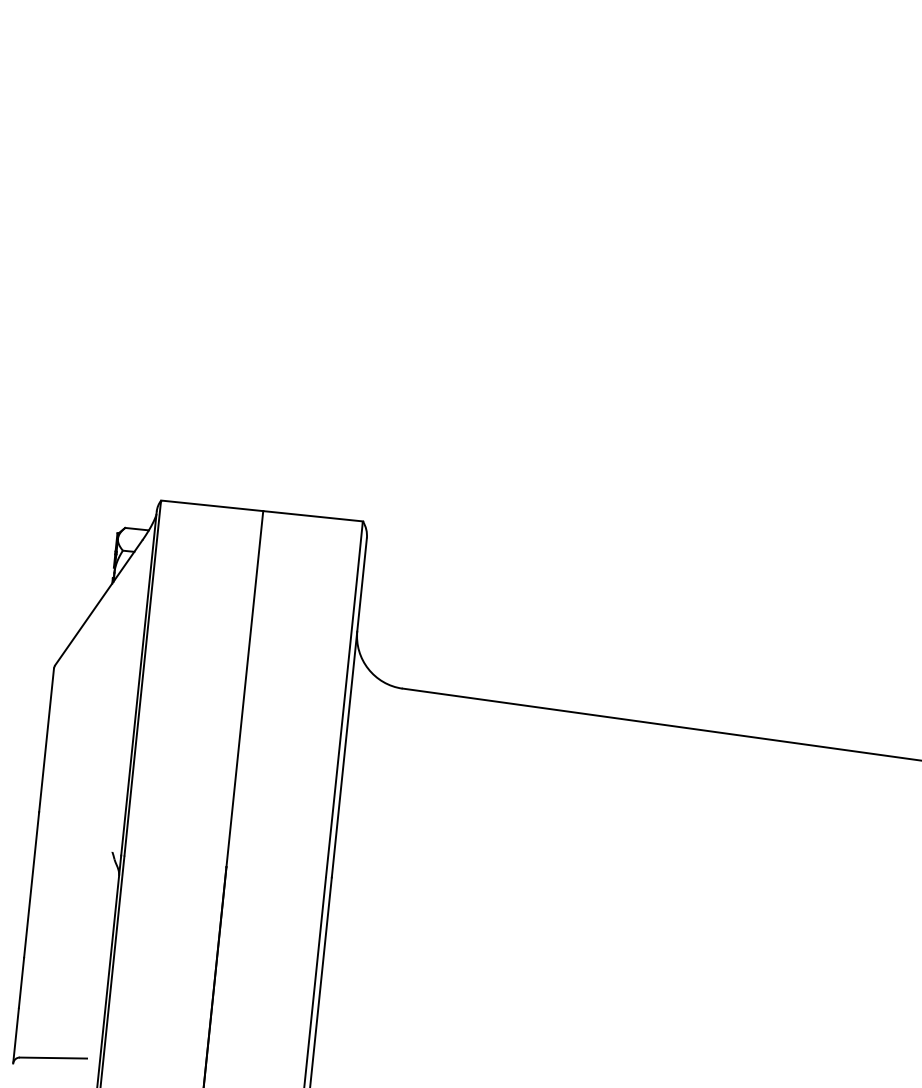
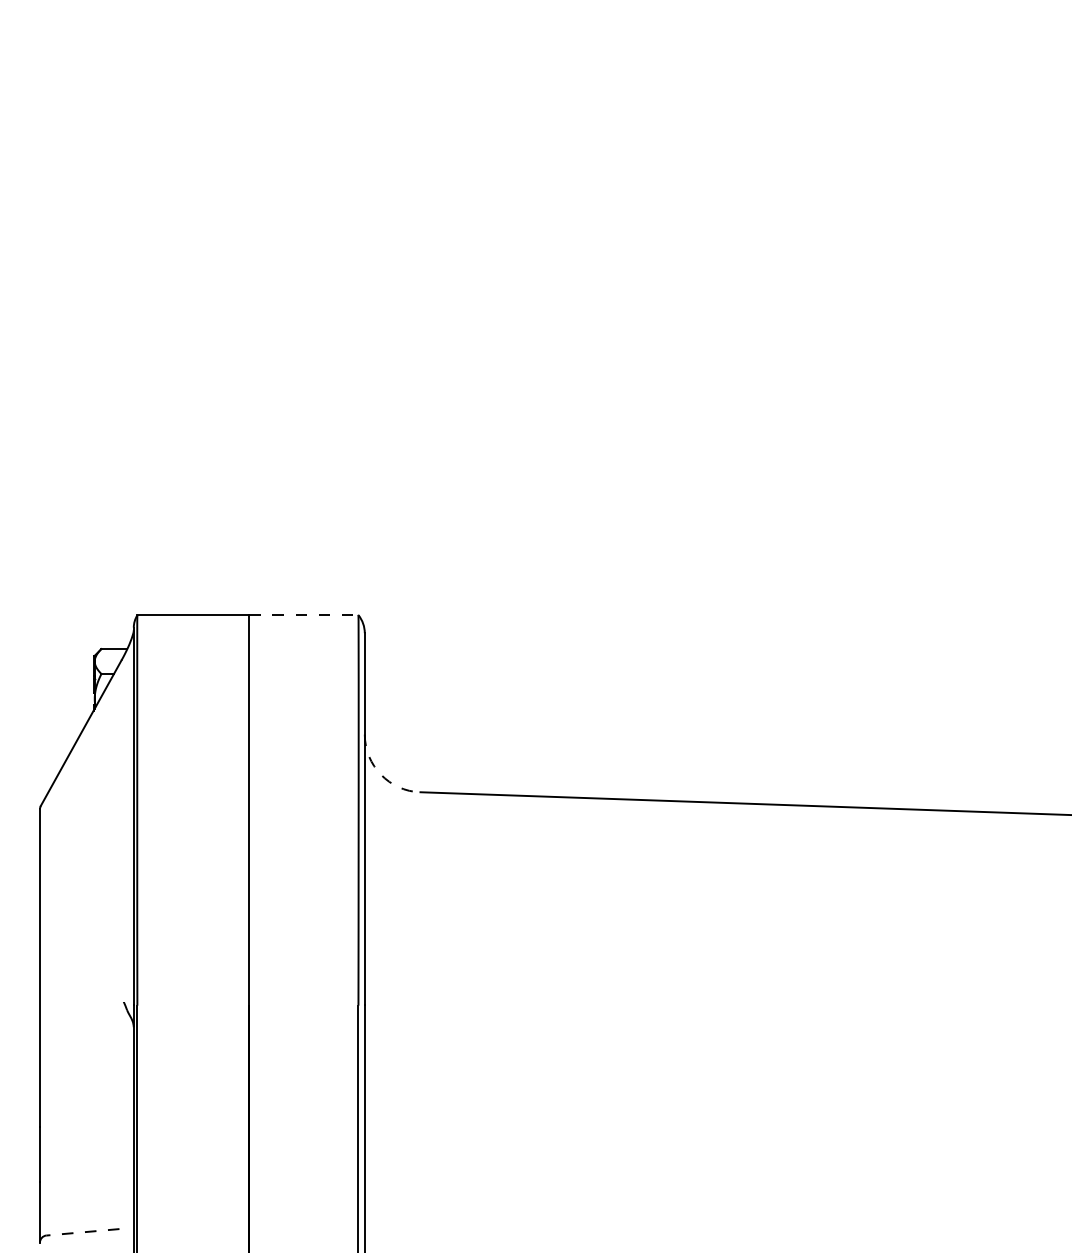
line: (312, 516) -> (303, 615), solid -> dashed
arc: (368, 668) -> (381, 774), solid -> dashed
line: (52, 1058) -> (82, 1232), solid -> dashed

